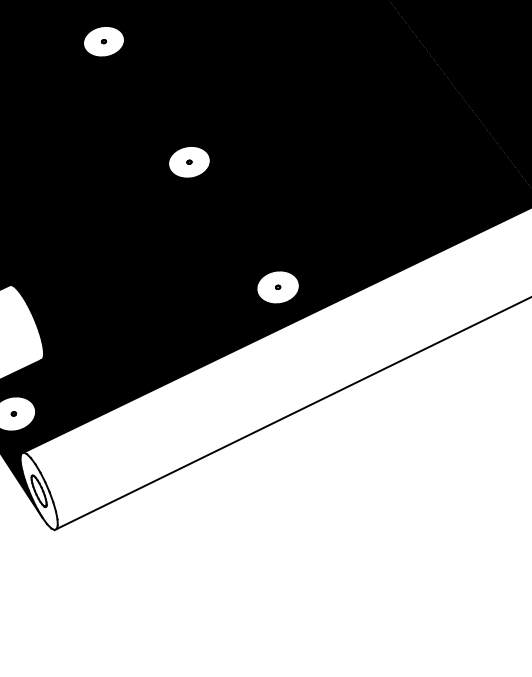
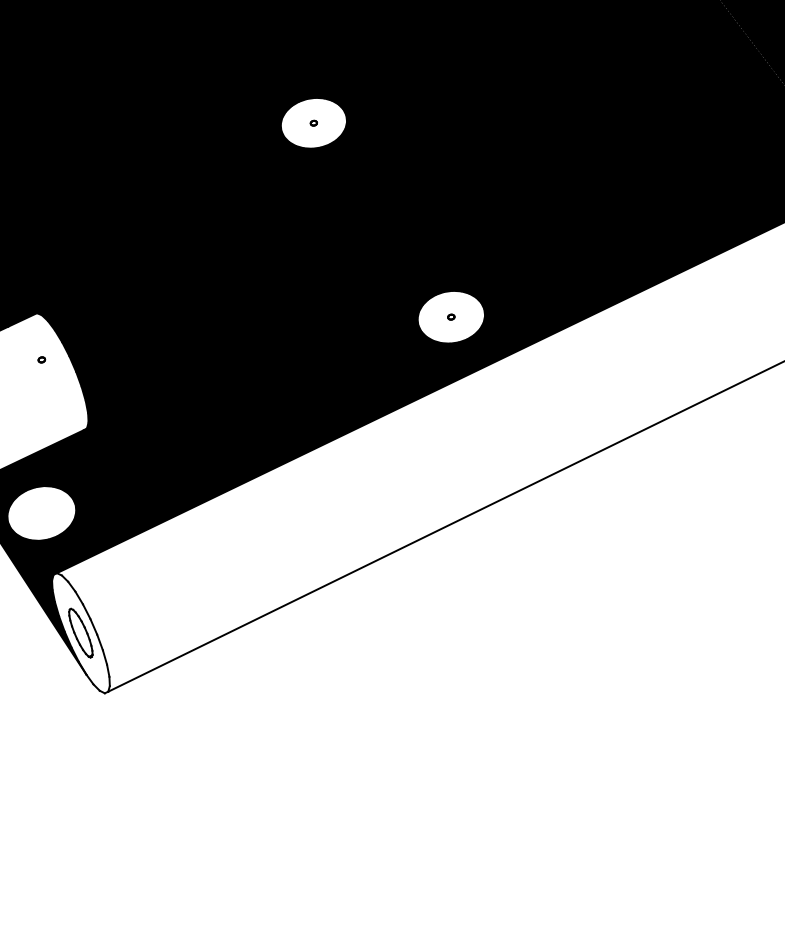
part: (13, 413) -> (41, 359), moved

